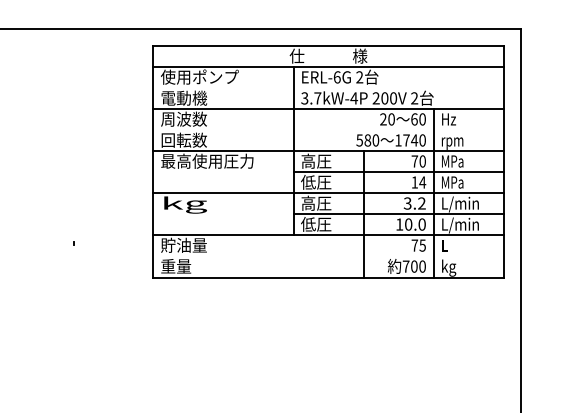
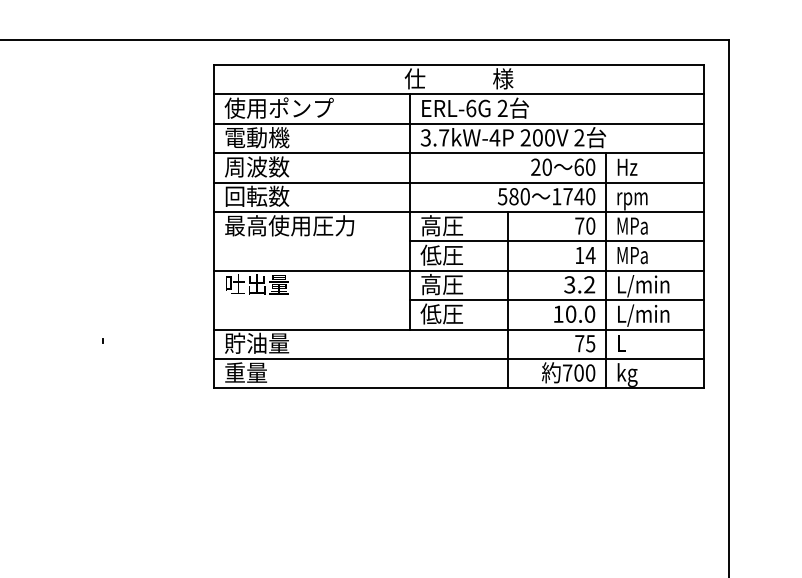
line: (328, 88) -> (459, 123), added
line: (328, 130) -> (459, 182), added
text: (184, 204) -> (257, 286), kg -> 吐出量
line: (328, 256) -> (459, 358), added

